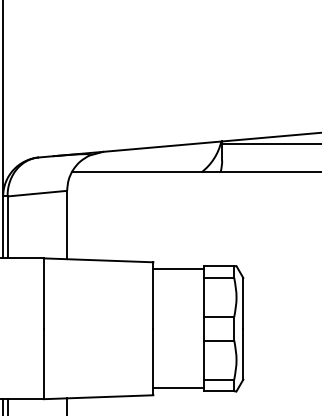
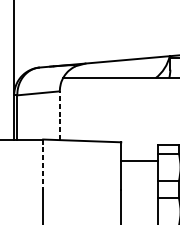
line: (67, 224) -> (60, 115), solid -> dashed
line: (178, 269) -> (139, 160), moved
line: (43, 294) -> (42, 165), solid -> dashed

